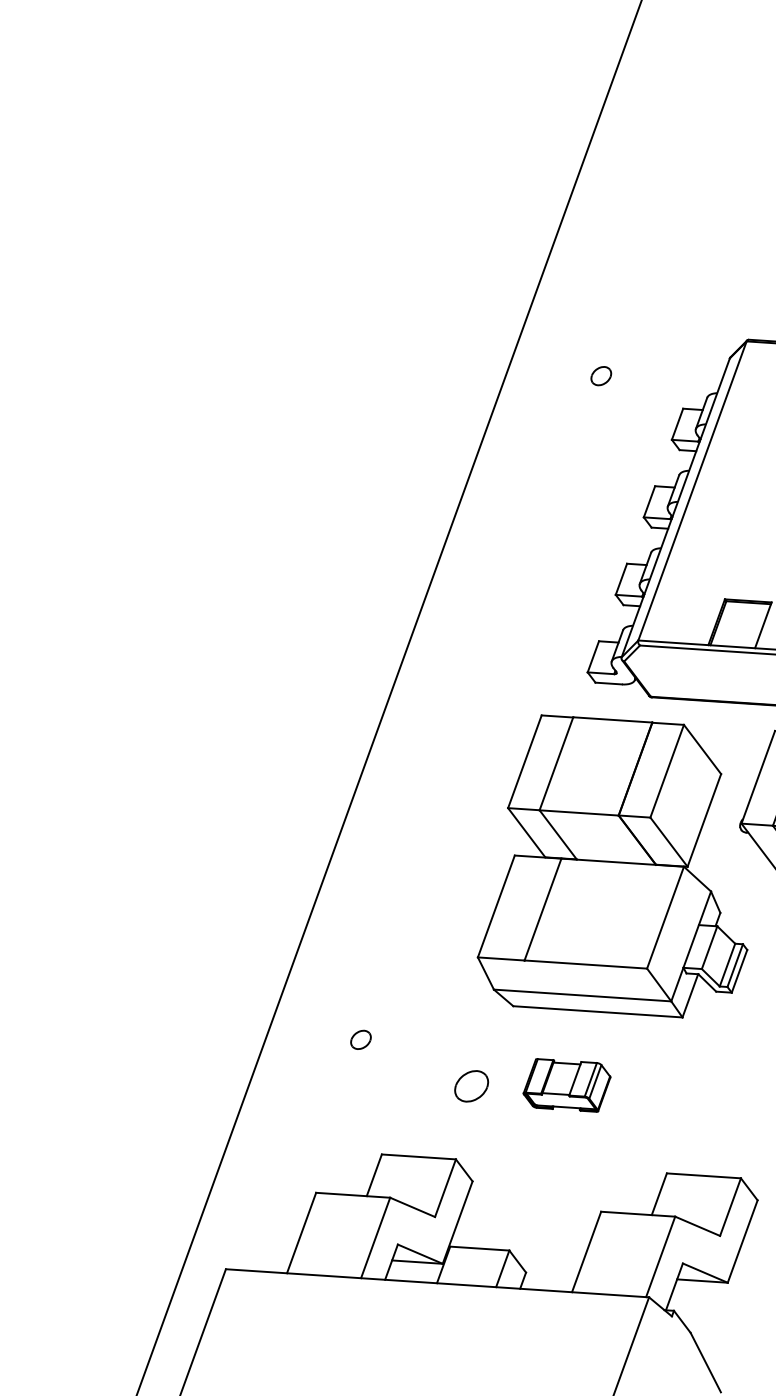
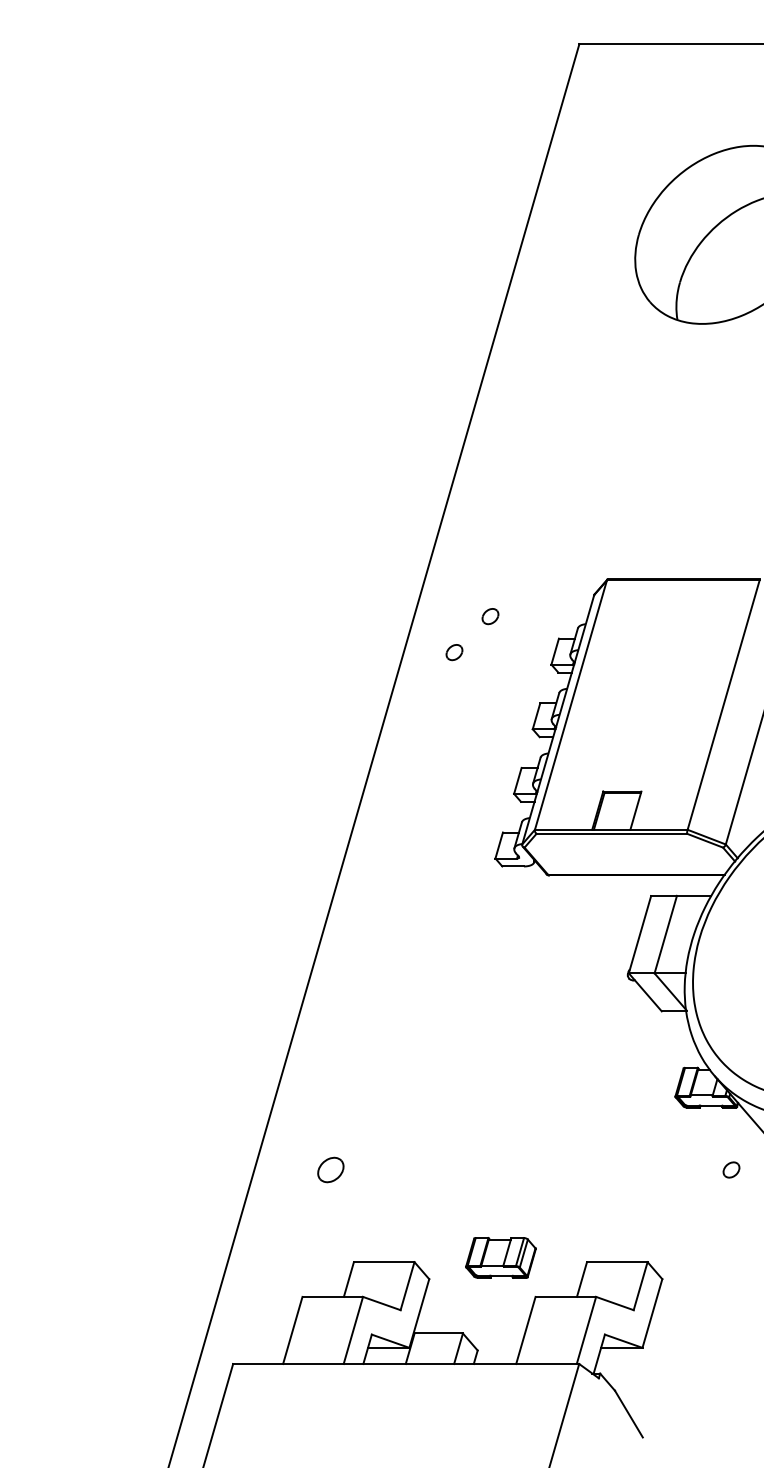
part: (554, 417) -> (454, 652), added
part: (617, 865) -> (530, 1014), removed
part: (360, 1039) -> (330, 1169), size x1.6
part: (566, 1084) -> (500, 1257), moved
part: (471, 1085) -> (423, 1201), removed

